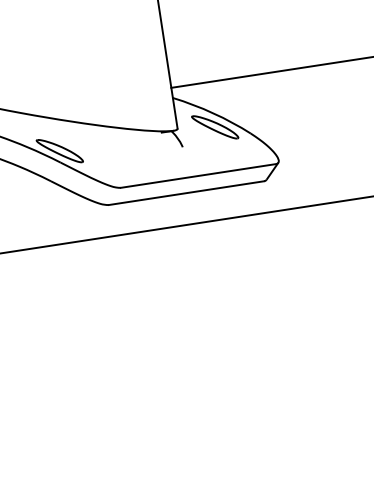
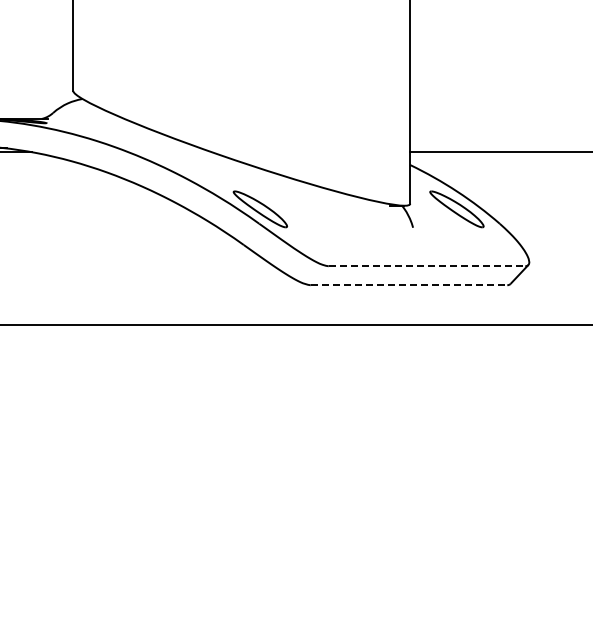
line: (198, 176) -> (427, 266), solid -> dashed
line: (186, 193) -> (409, 285), solid -> dashed

